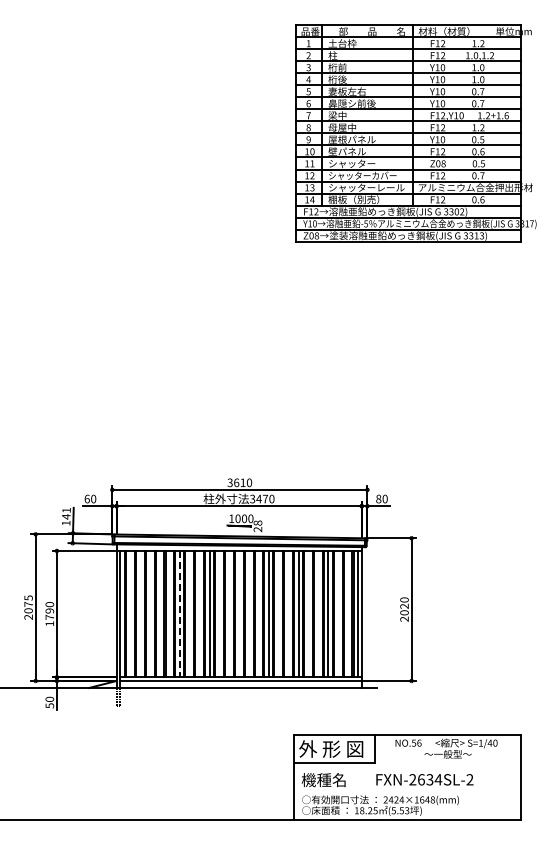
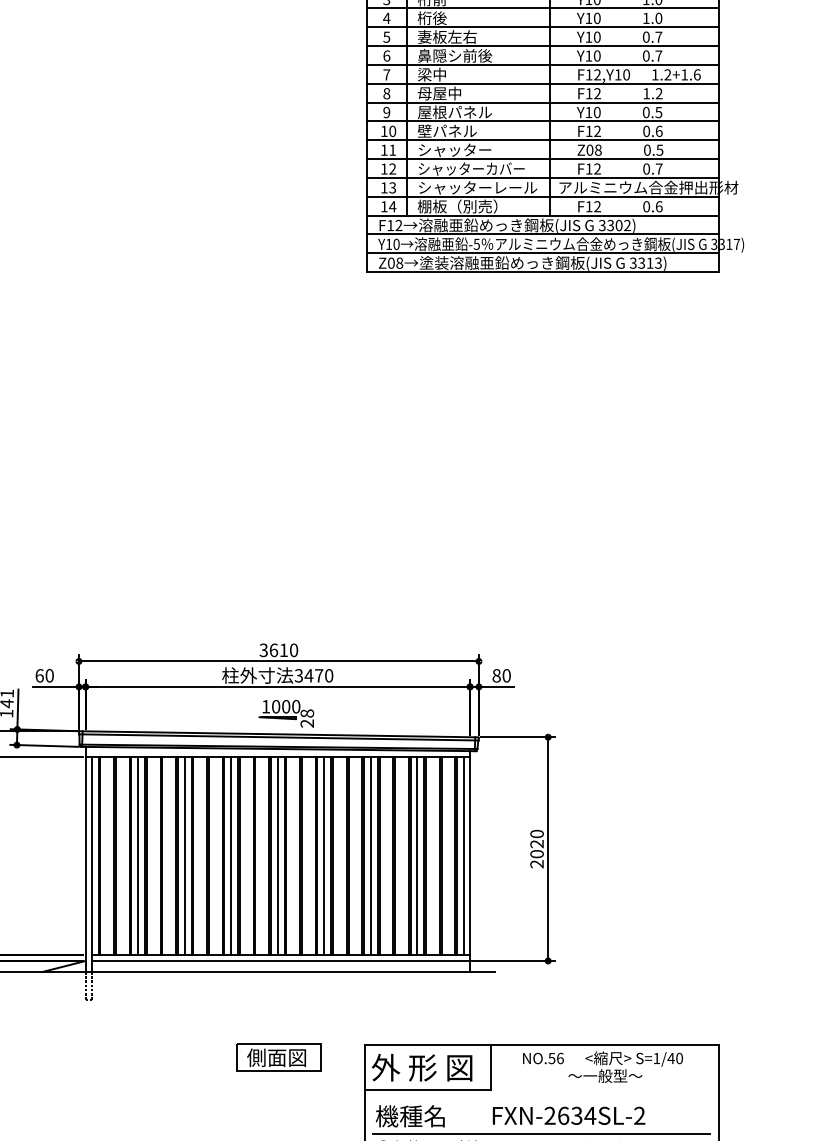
line: (150, 613) -> (138, 855), added
line: (239, 613) -> (278, 855), added
line: (179, 614) -> (184, 856), dashed -> solid
part: (239, 742) -> (278, 1057), added
line: (407, 791) -> (541, 1134), added

